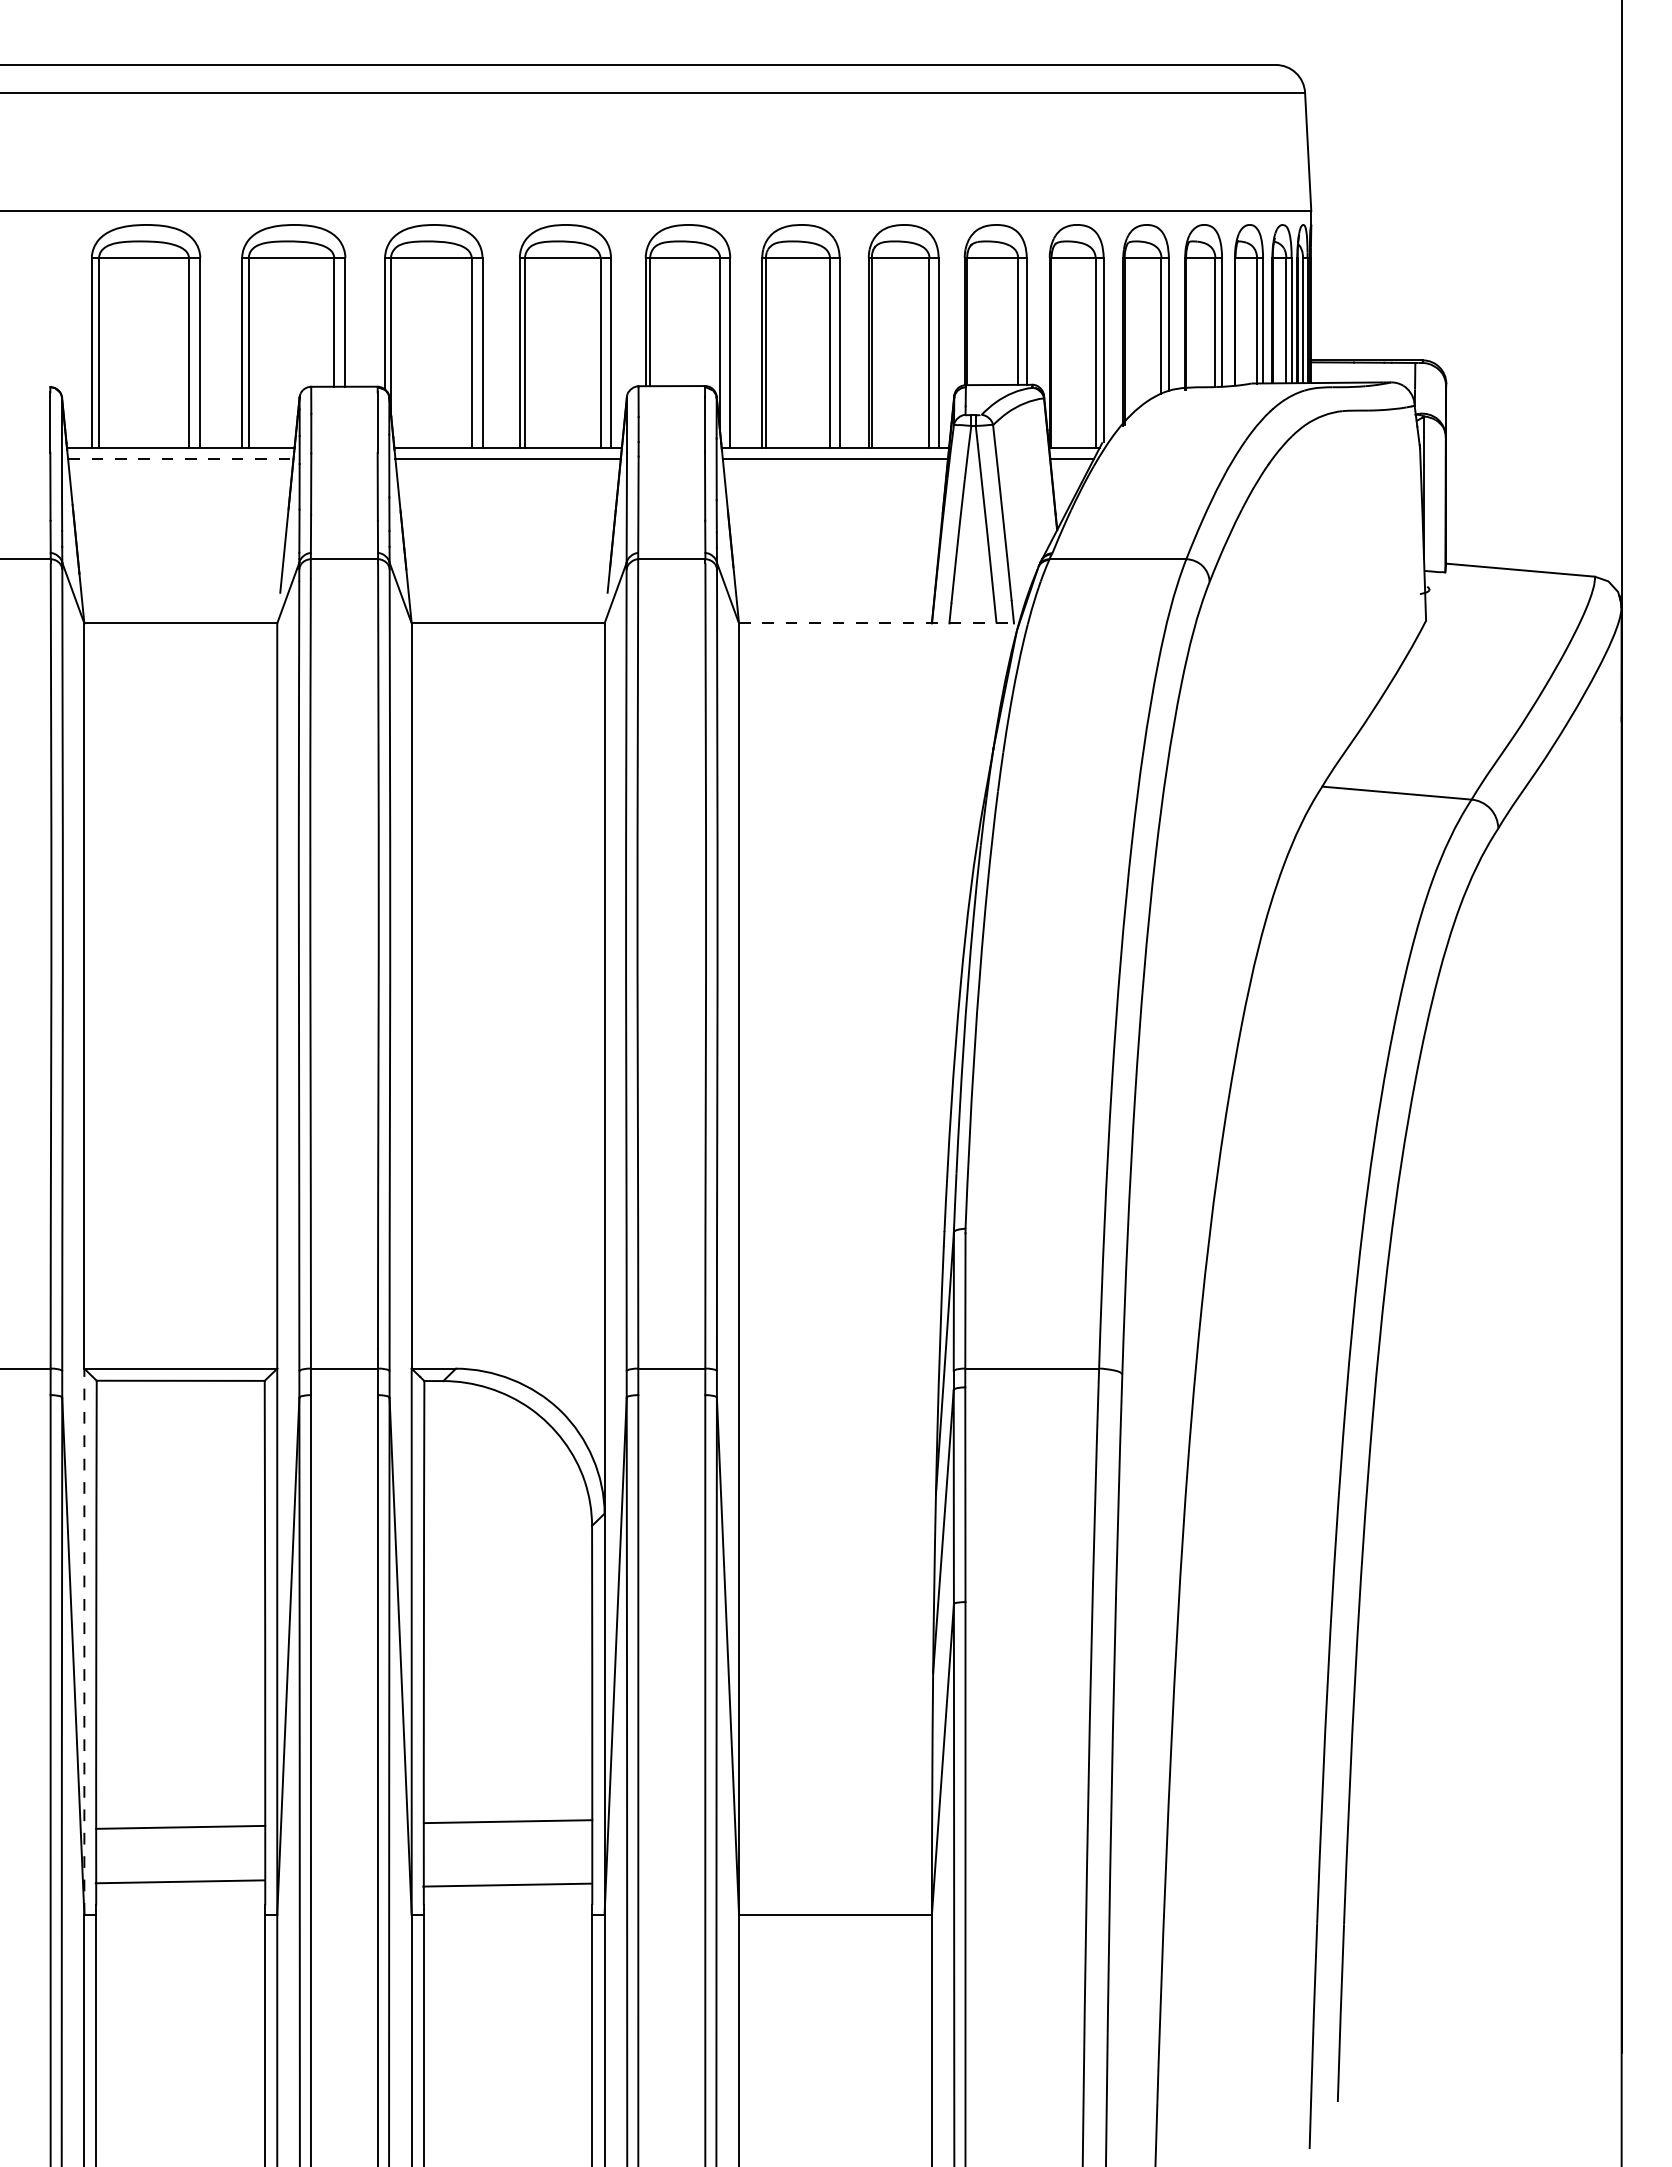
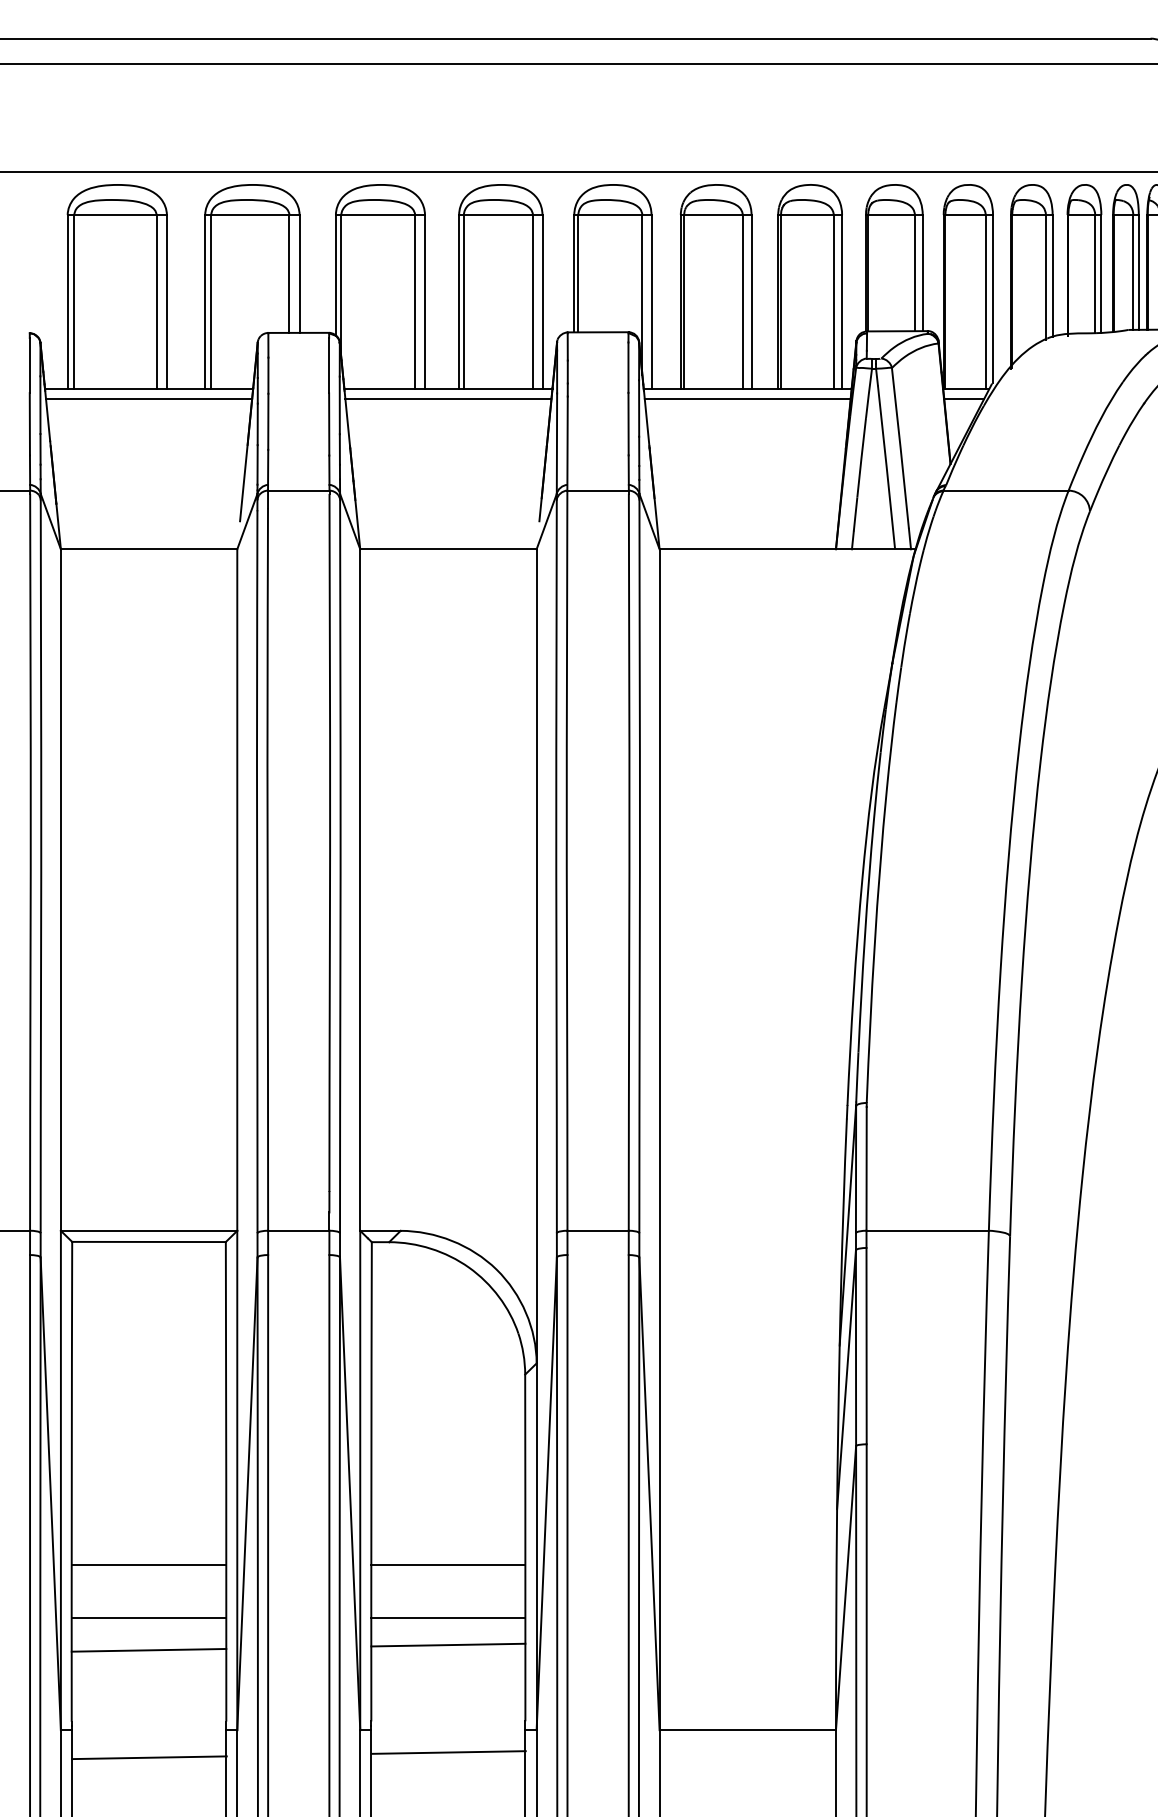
line: (180, 459) -> (148, 399), dashed -> solid
line: (879, 623) -> (788, 549), dashed -> solid
line: (84, 1641) -> (61, 1480), dashed -> solid
line: (180, 1734) -> (148, 1565), added
line: (507, 1734) -> (447, 1565), added
line: (180, 1792) -> (148, 1618), added
line: (507, 1792) -> (447, 1618), added
line: (179, 1881) -> (148, 1757), moved
line: (507, 1884) -> (448, 1751), moved

